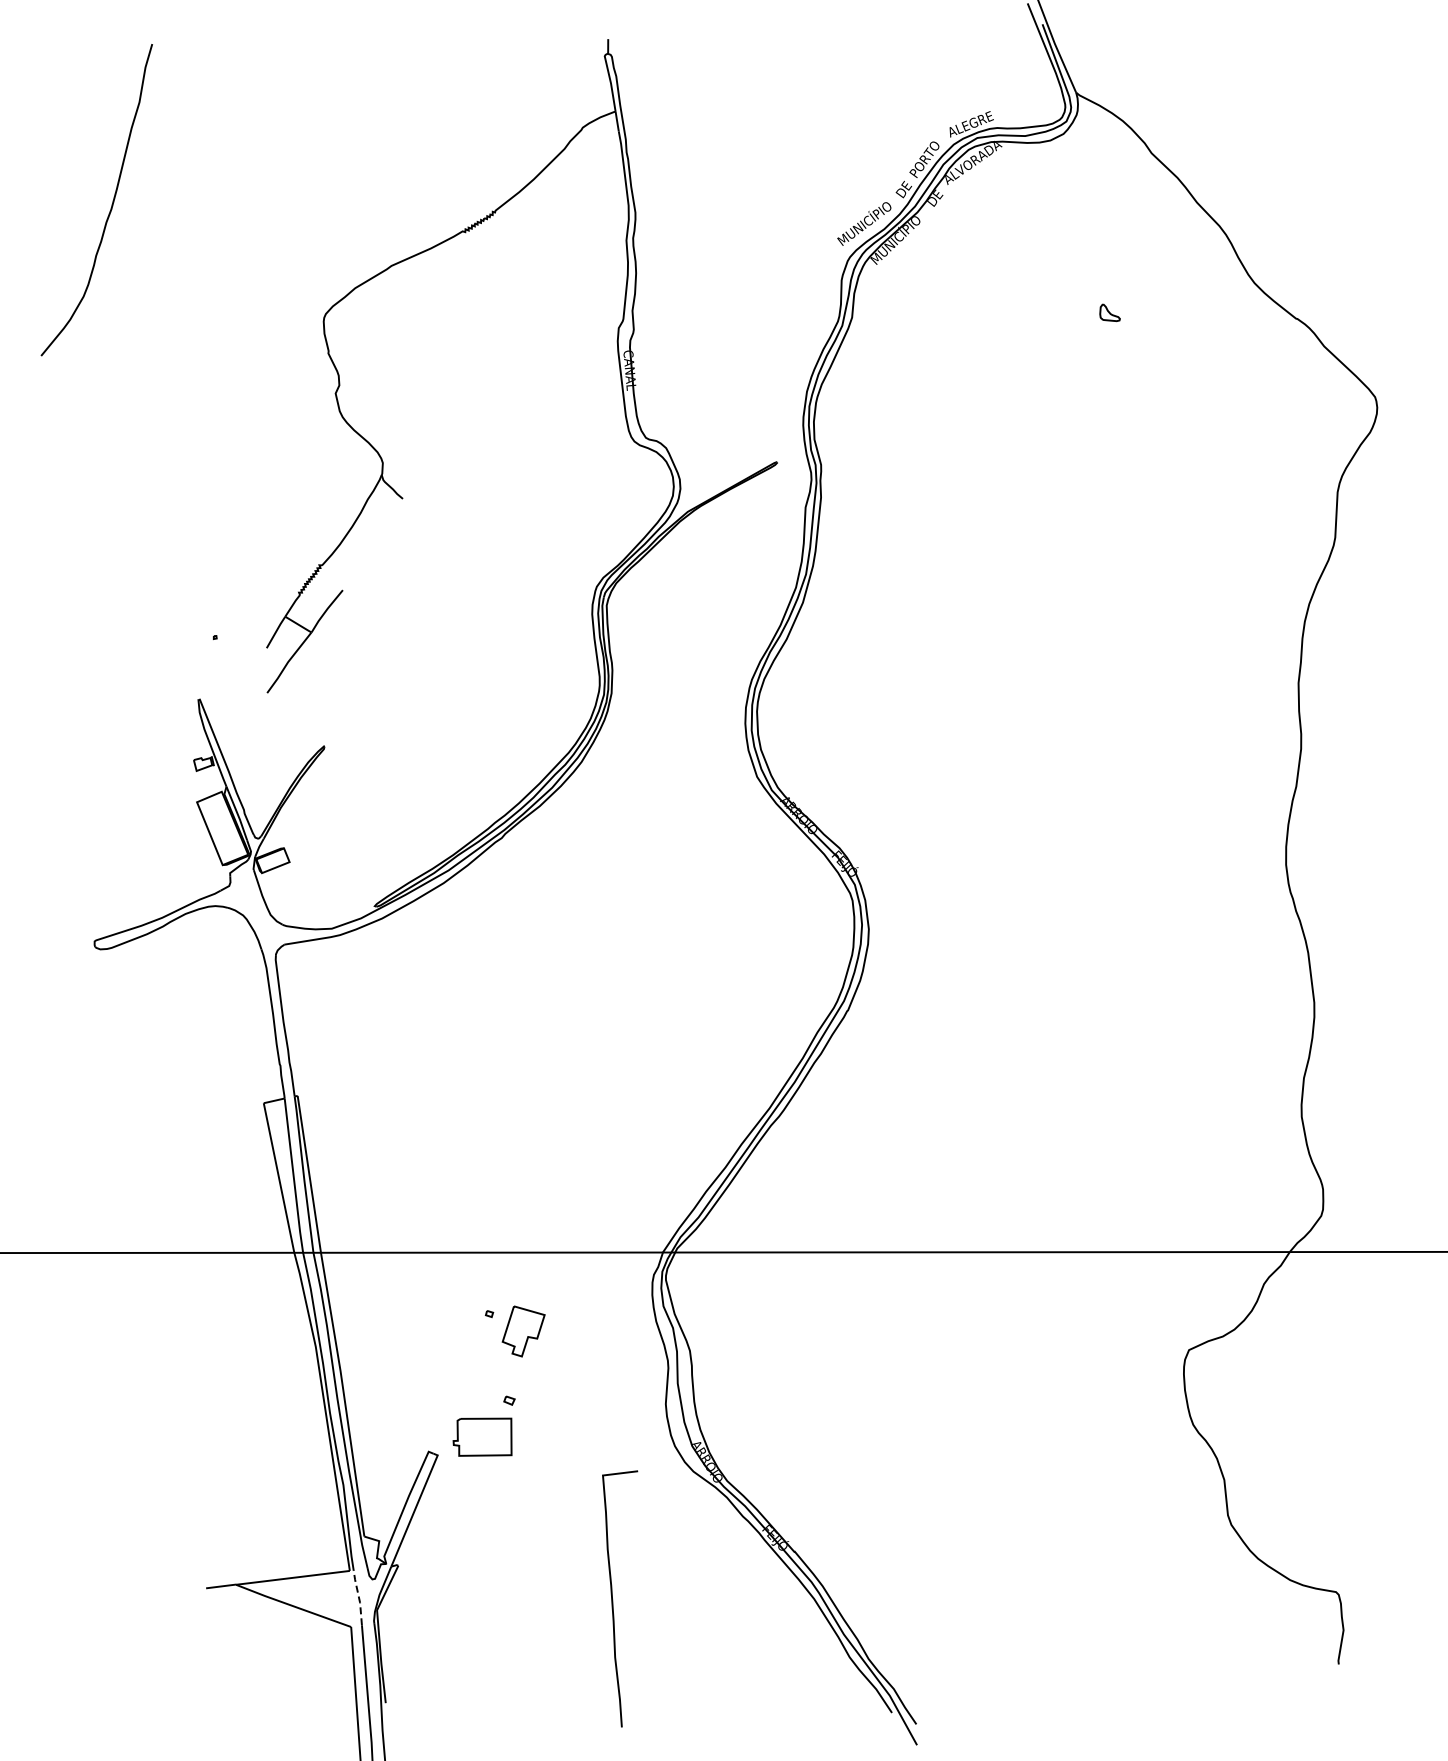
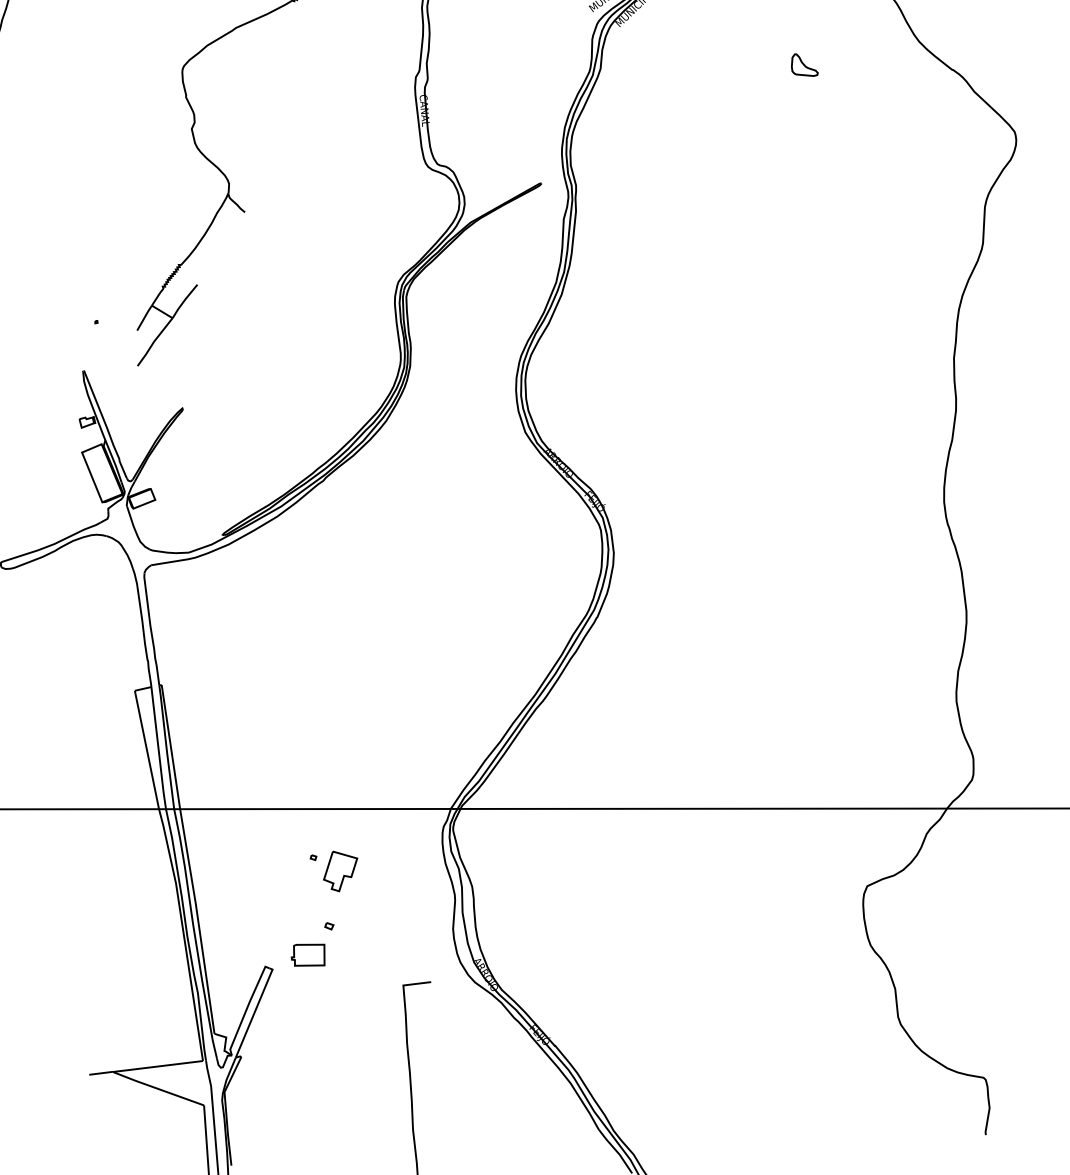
part: (1109, 312) -> (804, 64), size x1.67
part: (482, 1437) -> (308, 955), size x0.71
line: (358, 1597) -> (209, 1082), dashed -> solid

